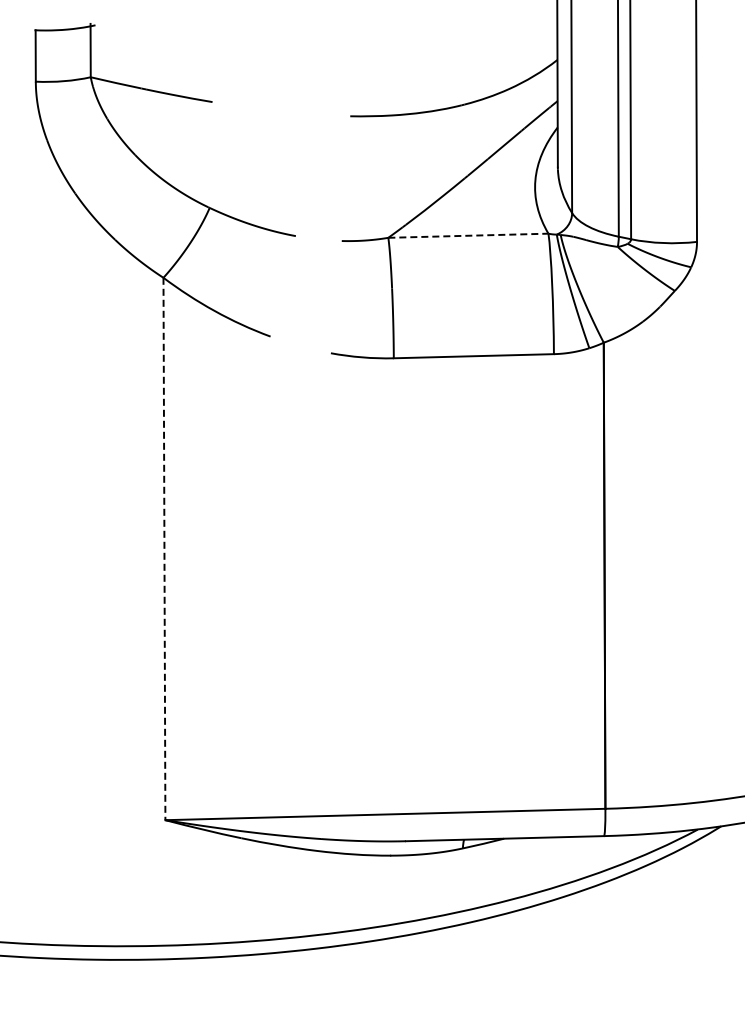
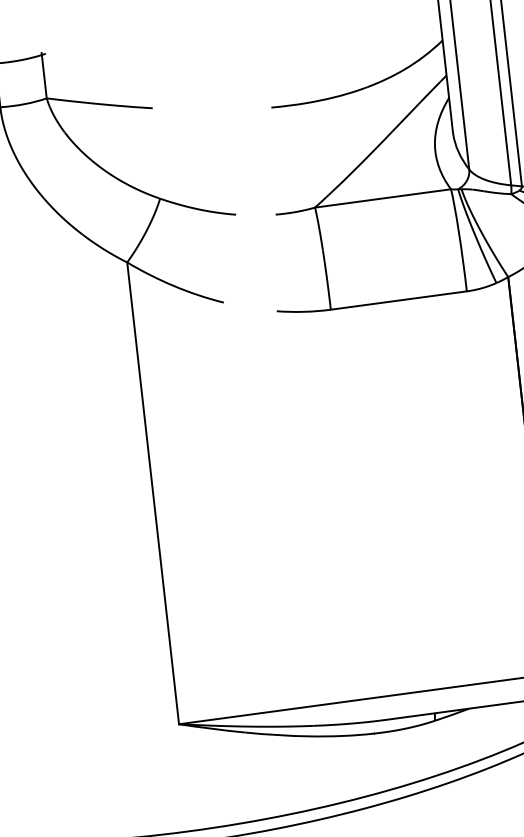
line: (468, 235) -> (383, 198), dashed -> solid
line: (164, 549) -> (153, 493), dashed -> solid

